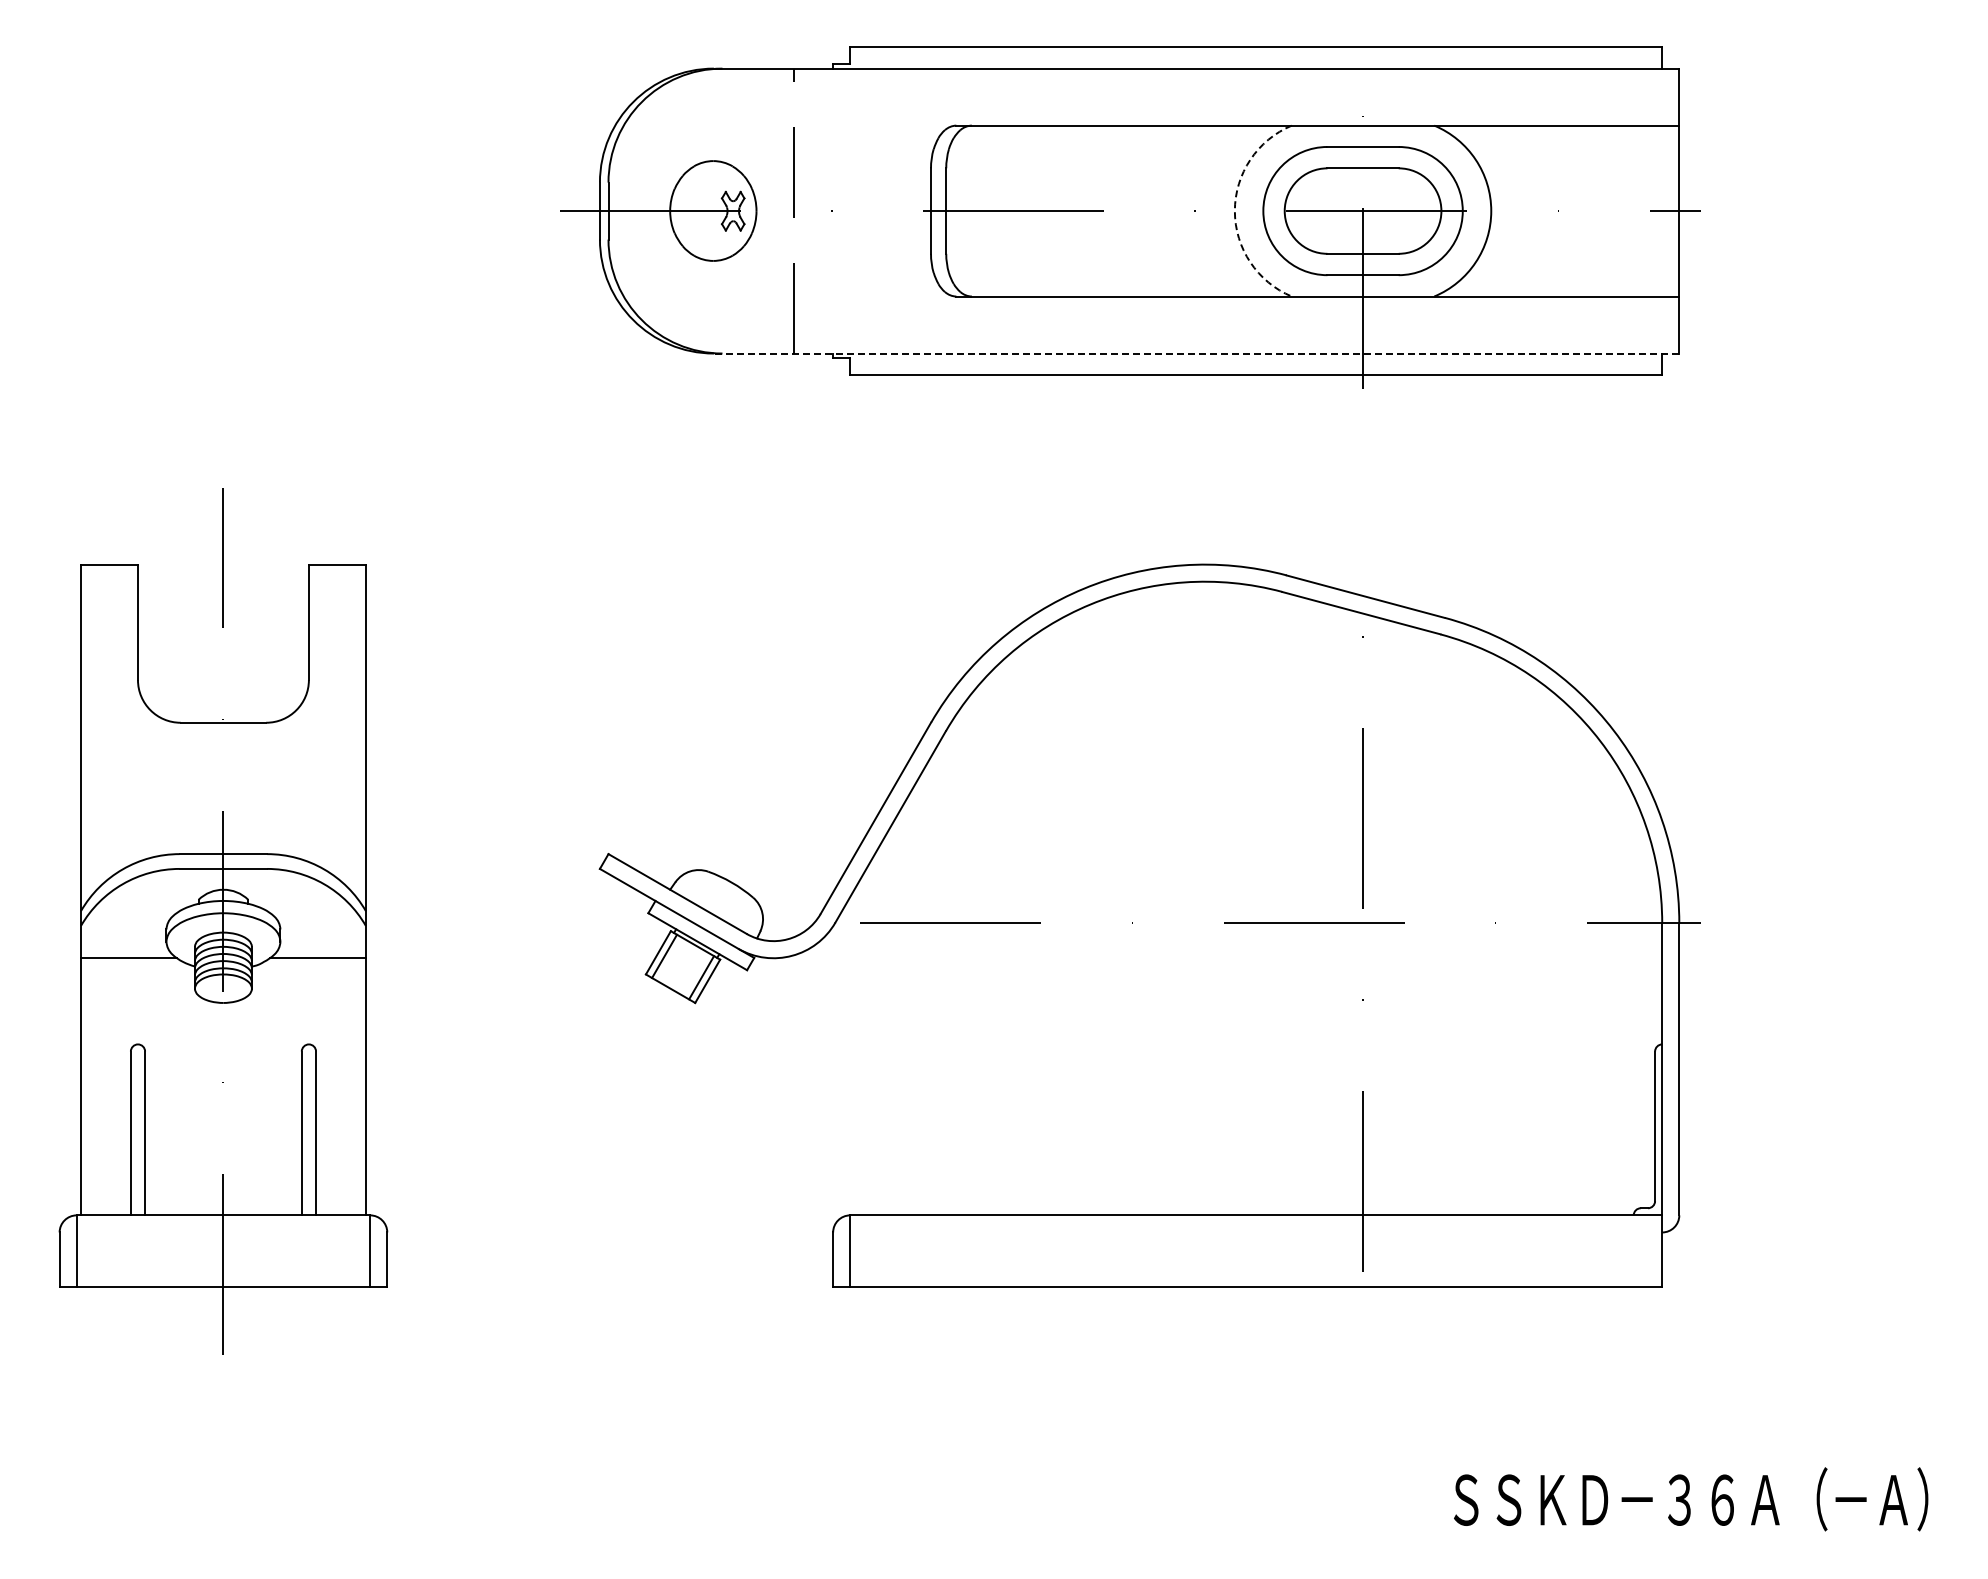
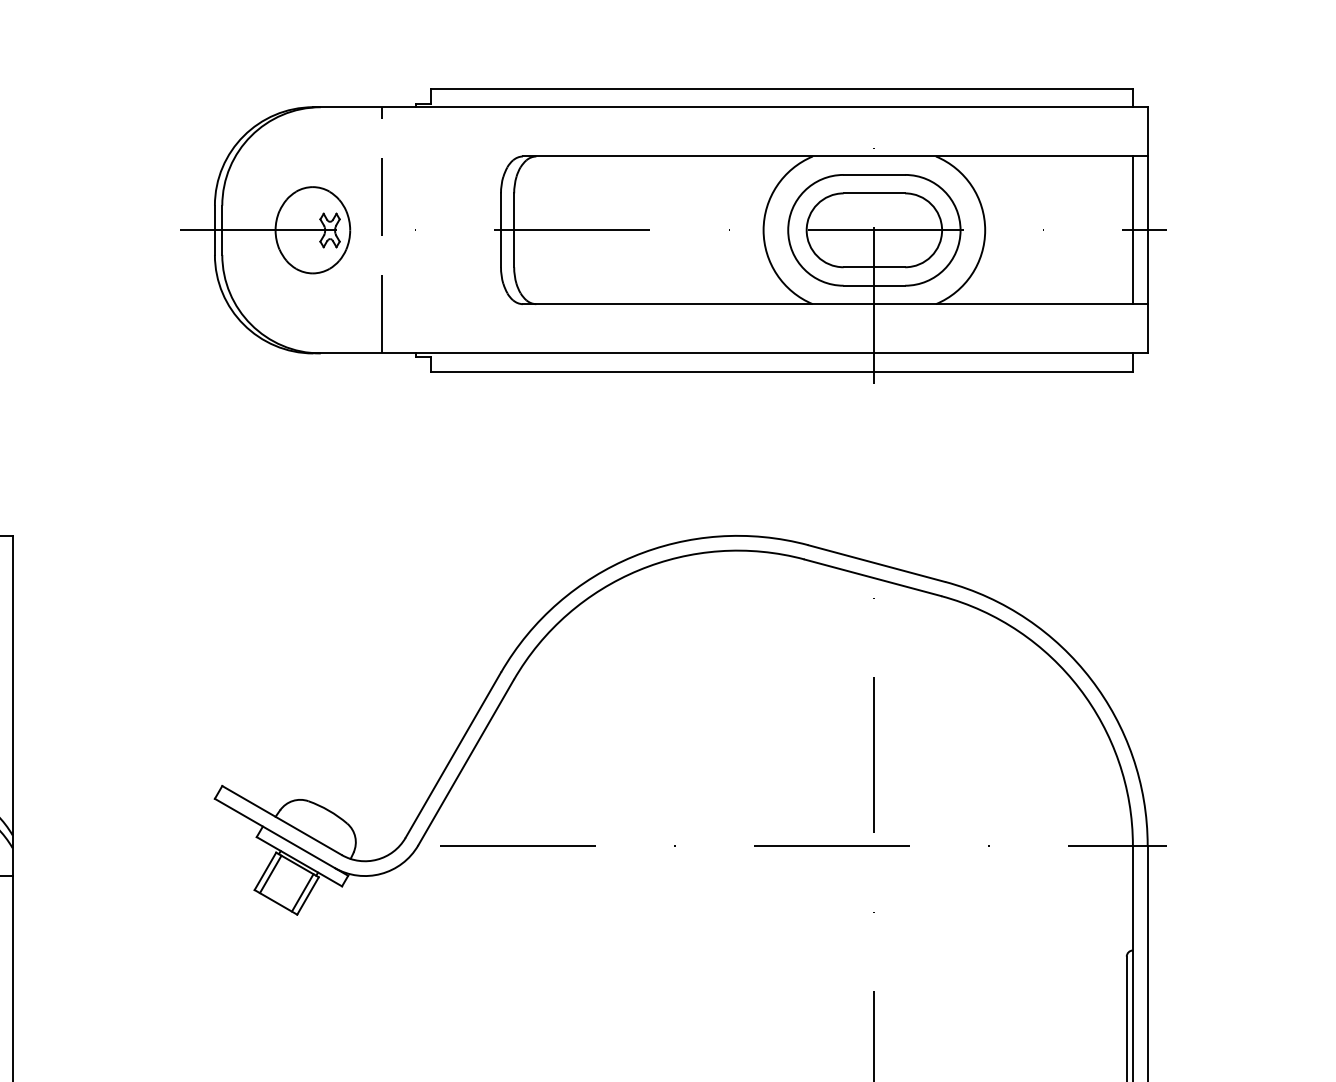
line: (1662, 210) -> (1133, 229), added
arc: (1234, 211) -> (763, 230), dashed -> solid
line: (1196, 353) -> (730, 353), dashed -> solid

